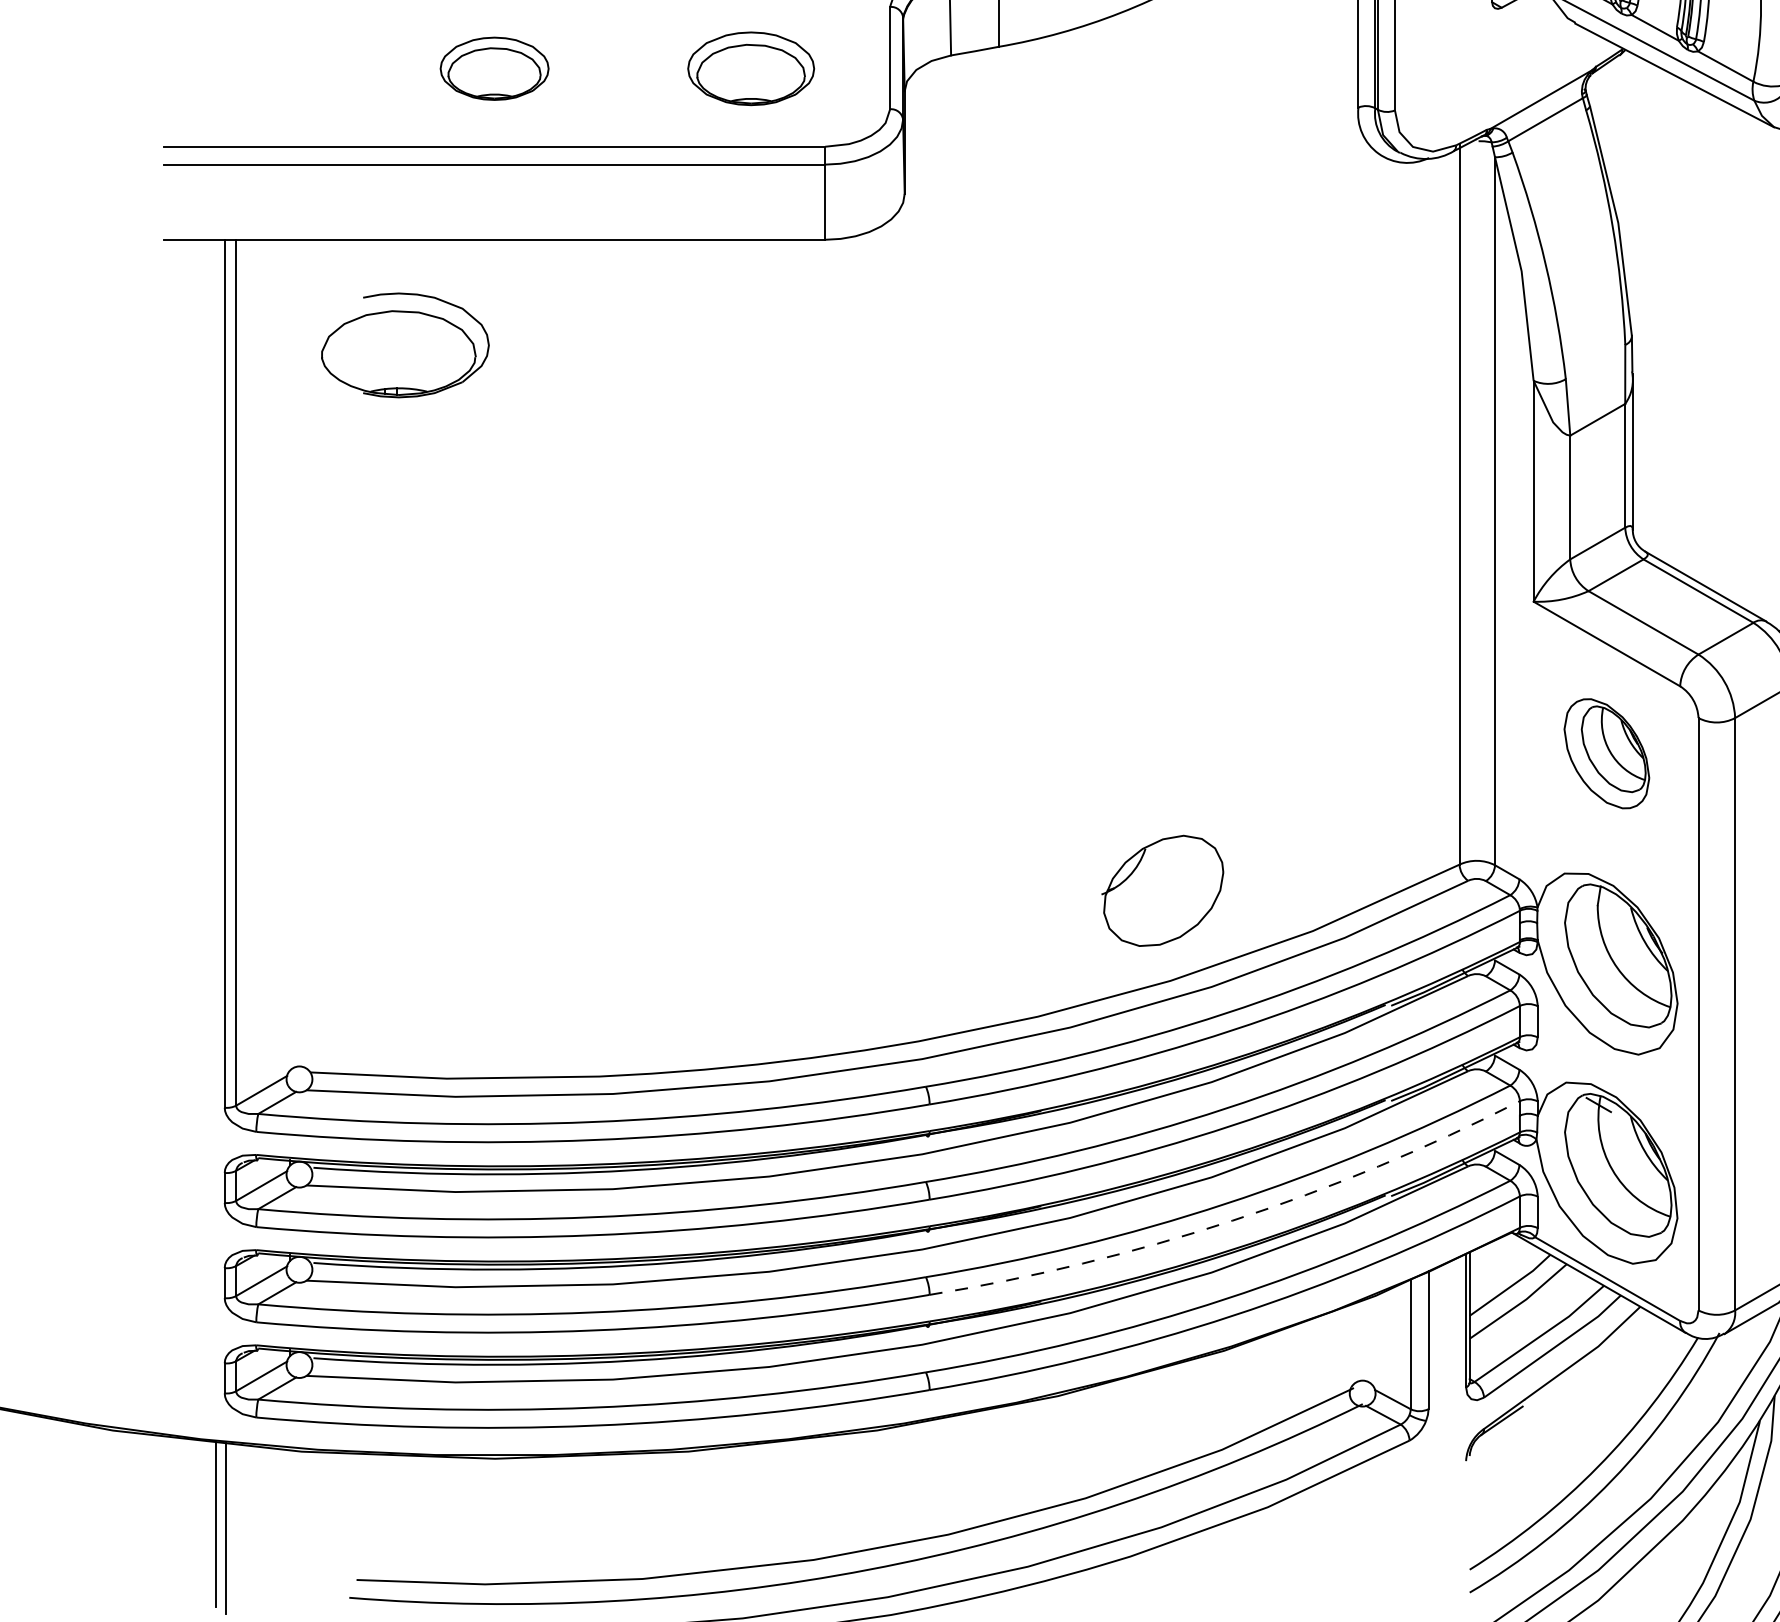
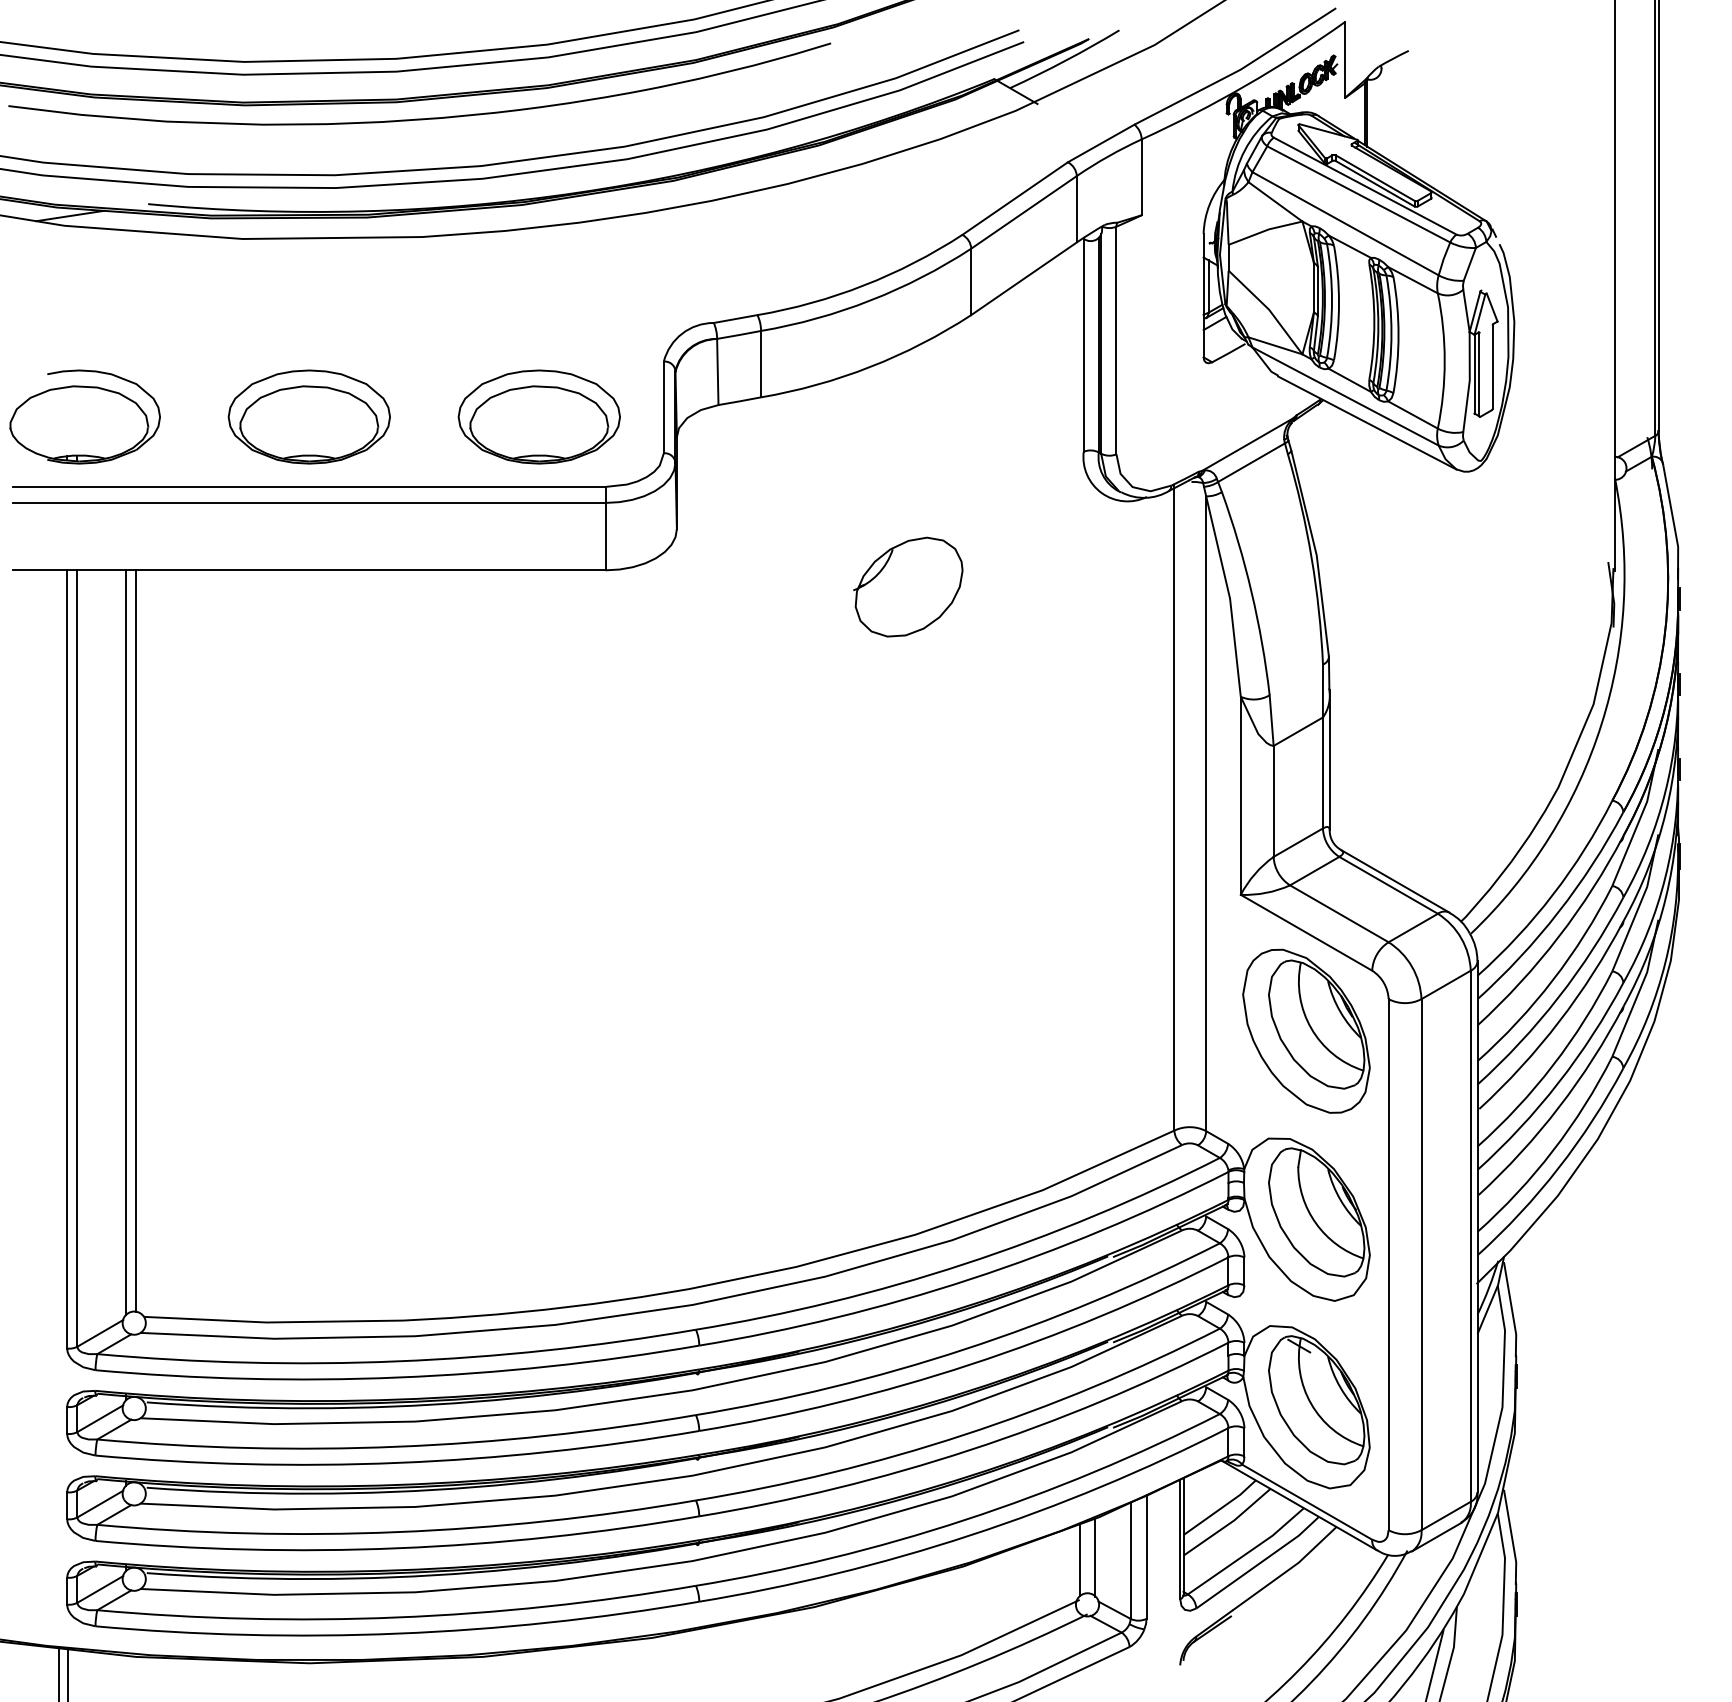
part: (493, 68) -> (308, 416), size x1.67
part: (750, 68) -> (538, 416), size x1.43
part: (404, 344) -> (84, 416), moved
line: (300, 652) -> (135, 940), added
line: (290, 654) -> (126, 942), added
part: (1606, 753) -> (1306, 1030), size x1.67
part: (1163, 890) -> (908, 586), moved
arc: (1232, 1220) -> (970, 1449), dashed -> solid
line: (1371, 1340) -> (1095, 1557), added
line: (1353, 1344) -> (1079, 1560), added

